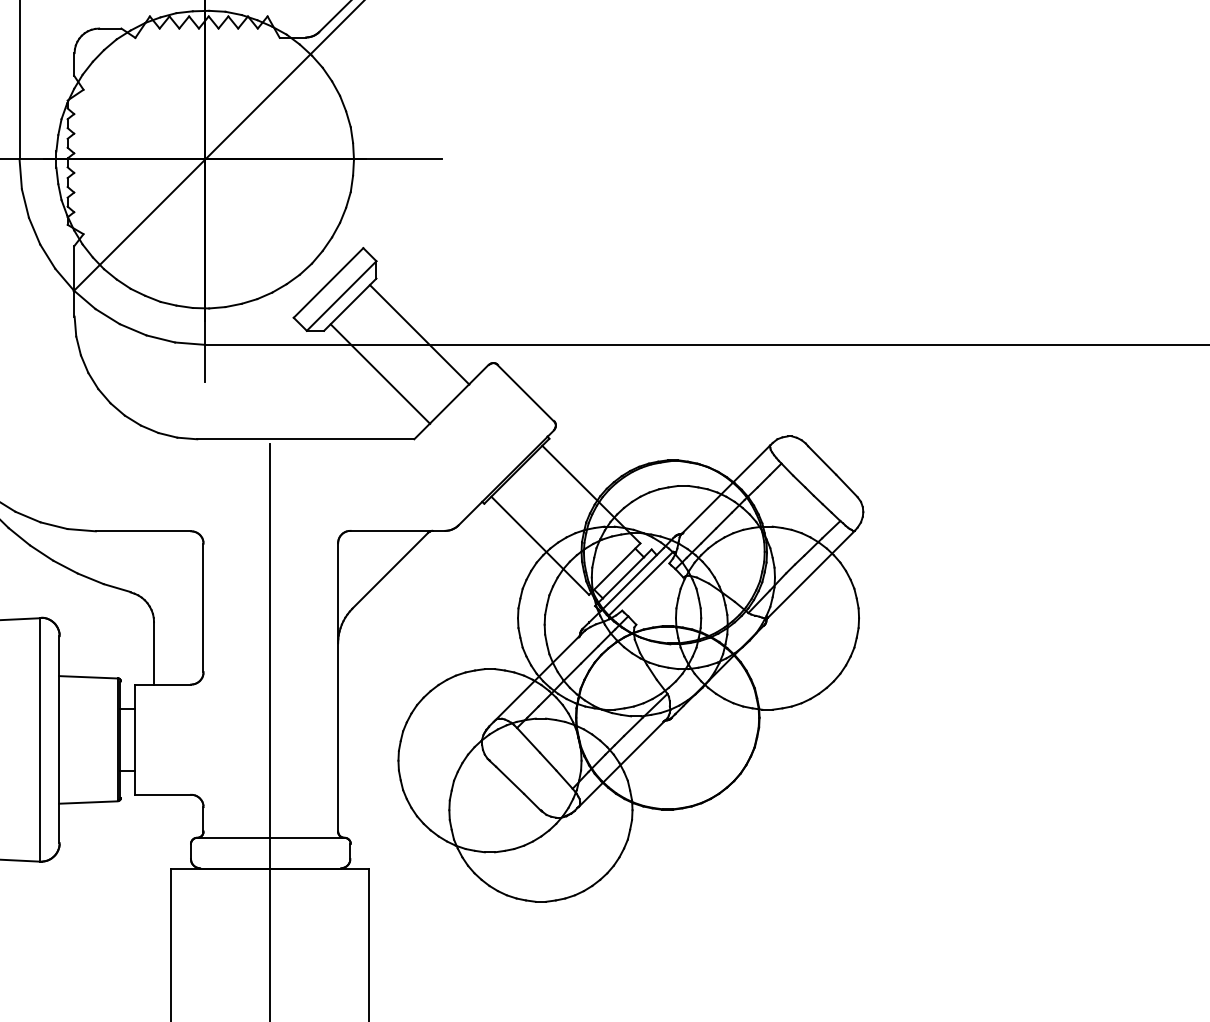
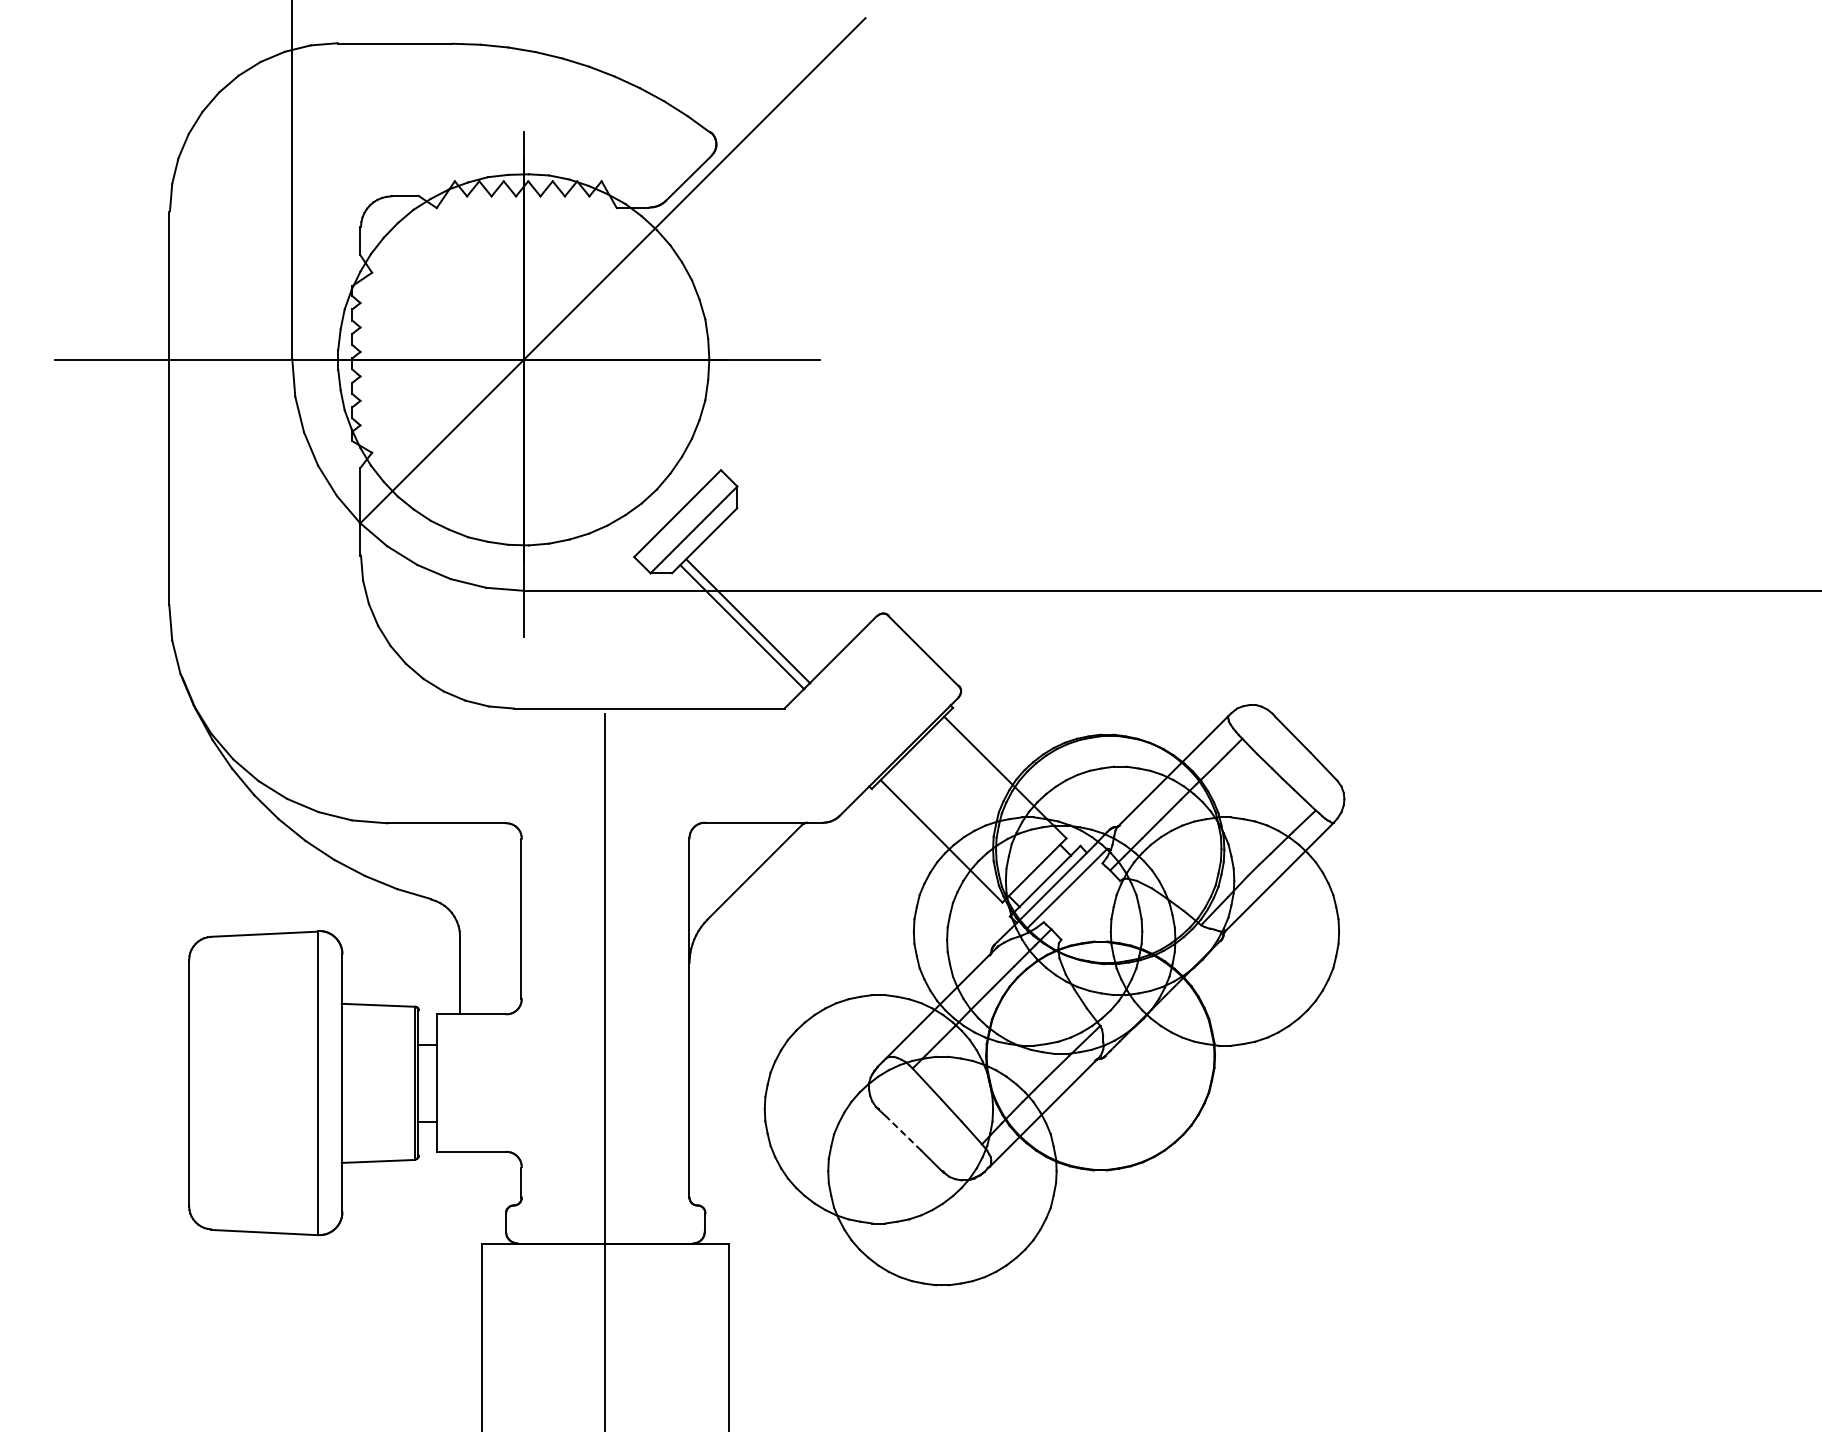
line: (419, 335) -> (748, 621), moved
line: (509, 780) -> (903, 1133), solid -> dashed
line: (270, 837) -> (605, 1205), removed

